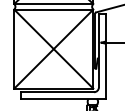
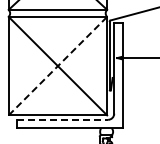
line: (53, 49) -> (57, 66), solid -> dashed
line: (58, 91) -> (63, 119), solid -> dashed

